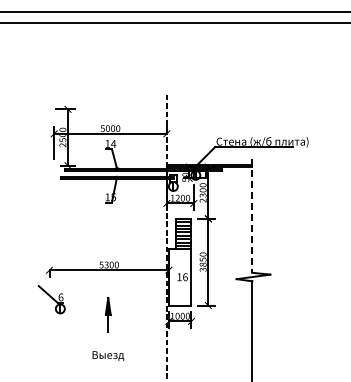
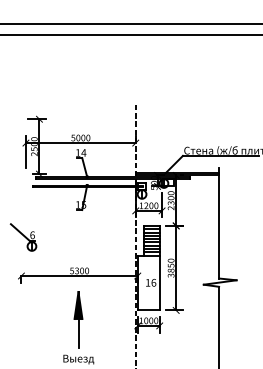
line: (252, 215) -> (219, 222), dashed -> solid
part: (51, 299) -> (23, 237), moved
part: (108, 314) -> (78, 319), size x1.67

